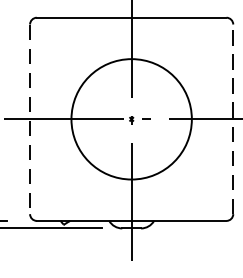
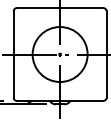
line: (233, 119) -> (106, 54), dashed -> solid
line: (29, 121) -> (13, 55), dashed -> solid

